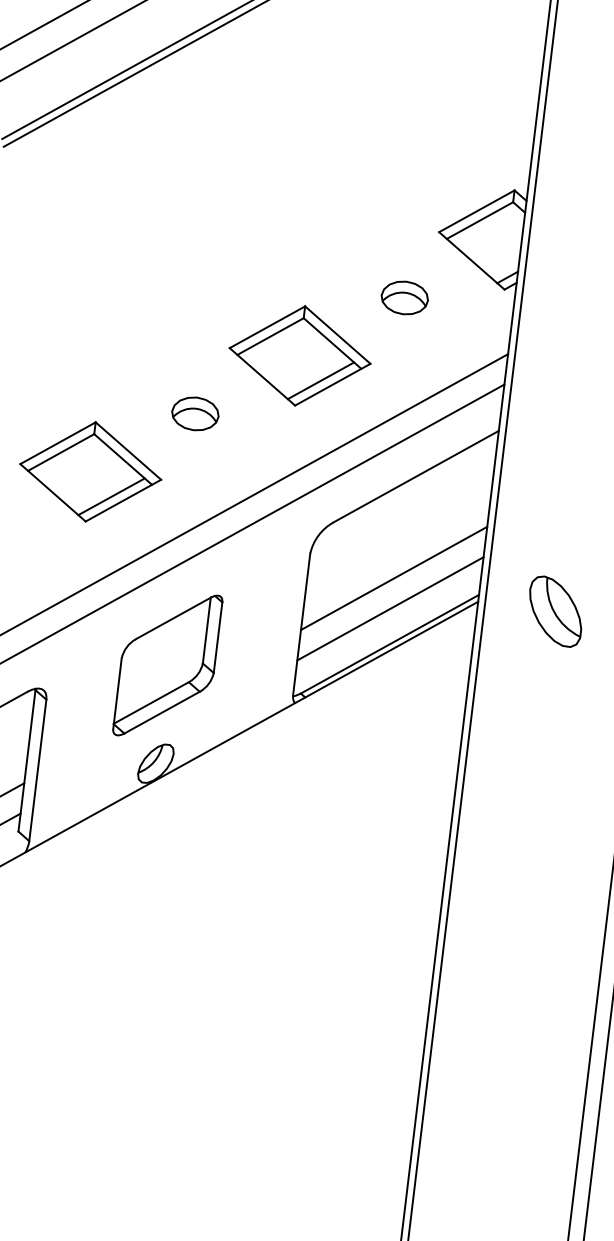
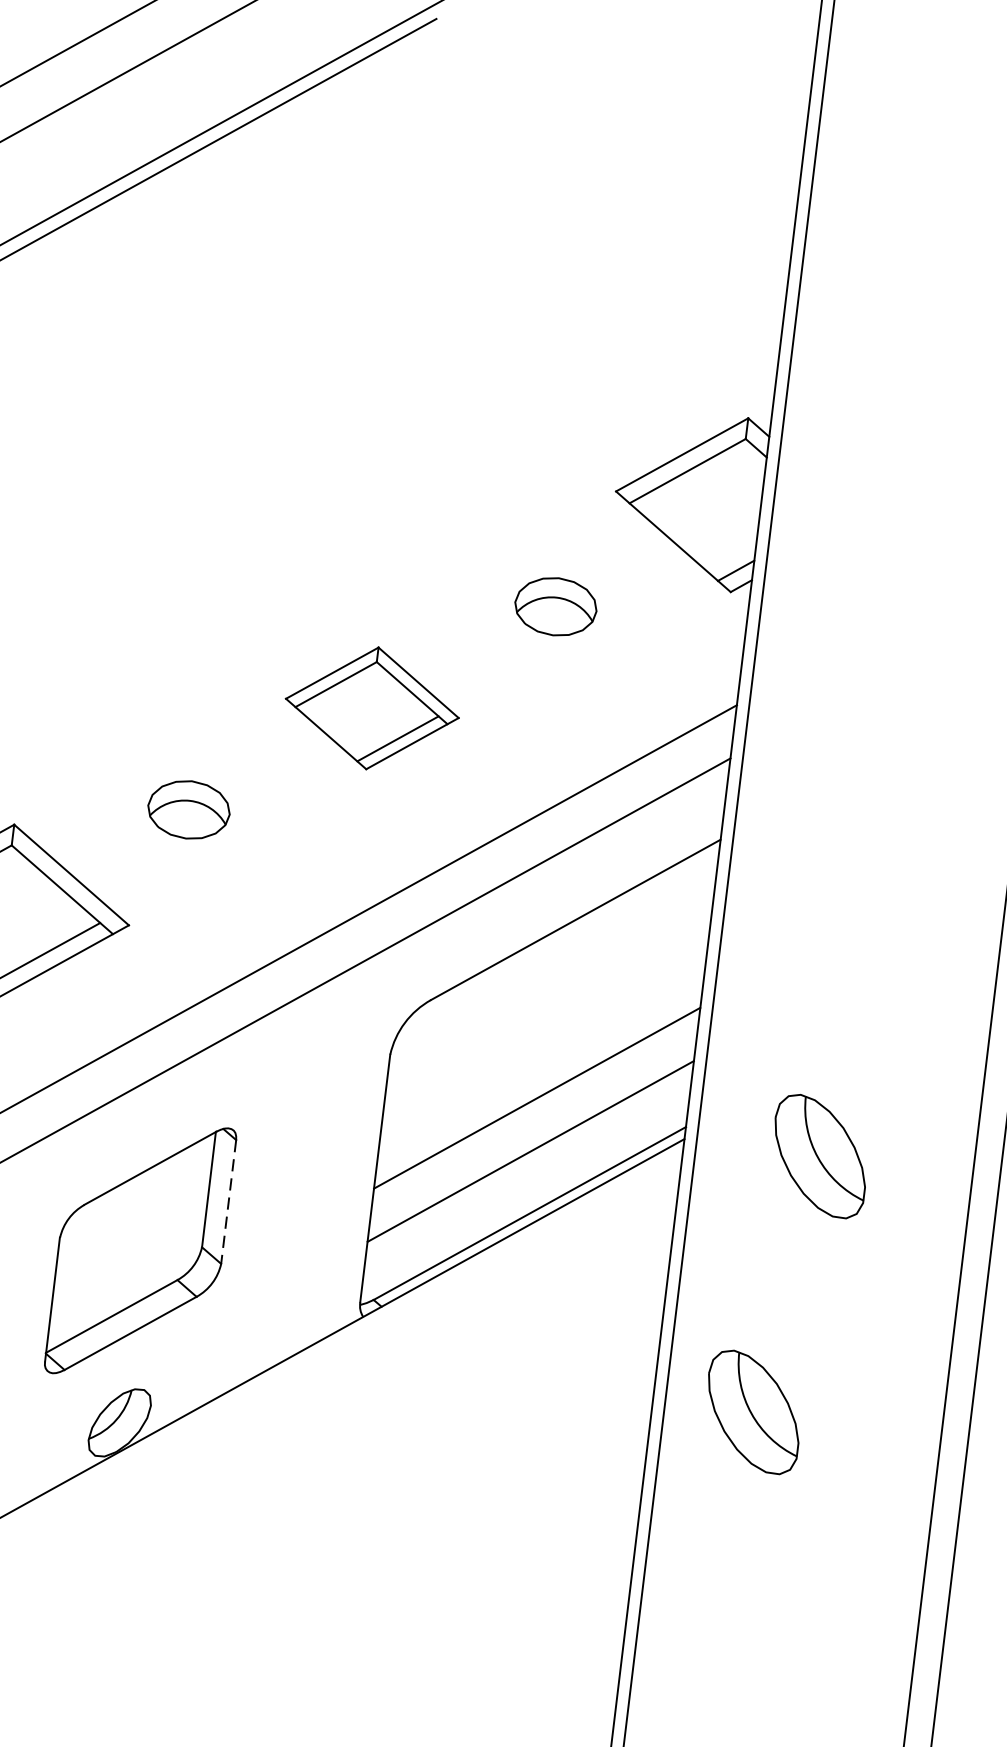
part: (299, 355) -> (371, 707), size x0.7
line: (218, 637) -> (229, 1201), solid -> dashed
part: (517, 757) -> (753, 1411), added

